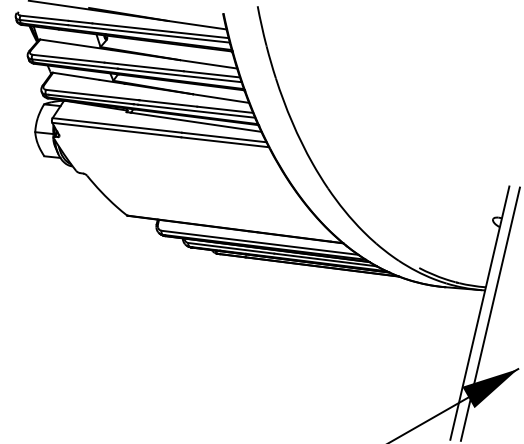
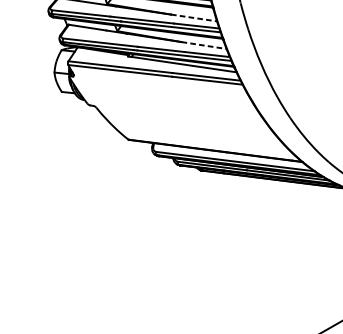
line: (208, 64) -> (193, 18), solid -> dashed
line: (221, 98) -> (204, 45), solid -> dashed

